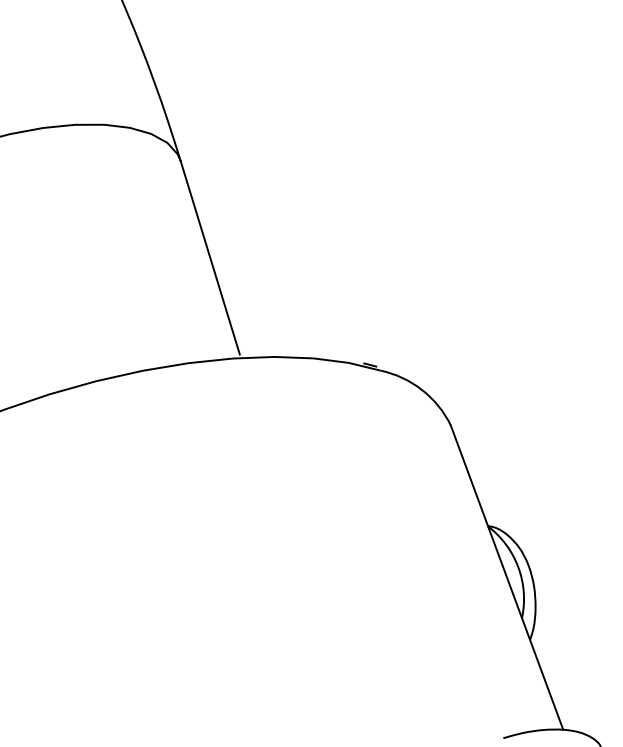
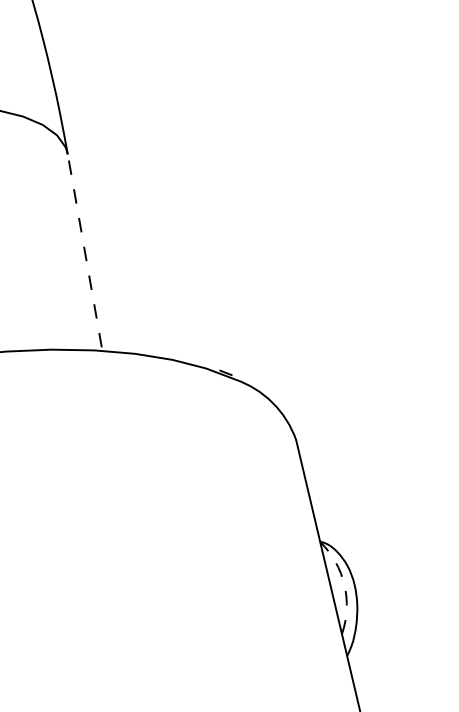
line: (210, 257) -> (85, 250), solid -> dashed
arc: (518, 567) -> (344, 585), solid -> dashed

